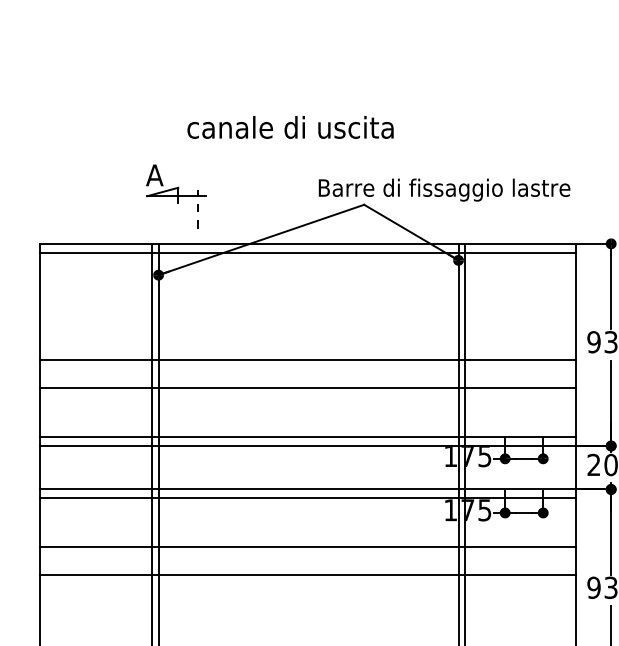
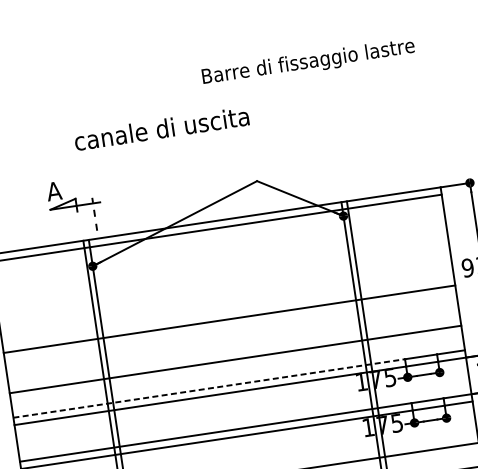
text: (290, 127) -> (161, 128), moved
text: (444, 189) -> (308, 62), moved
part: (176, 196) -> (75, 206), moved
line: (308, 388) -> (235, 359), moved
line: (272, 437) -> (209, 388), solid -> dashed

